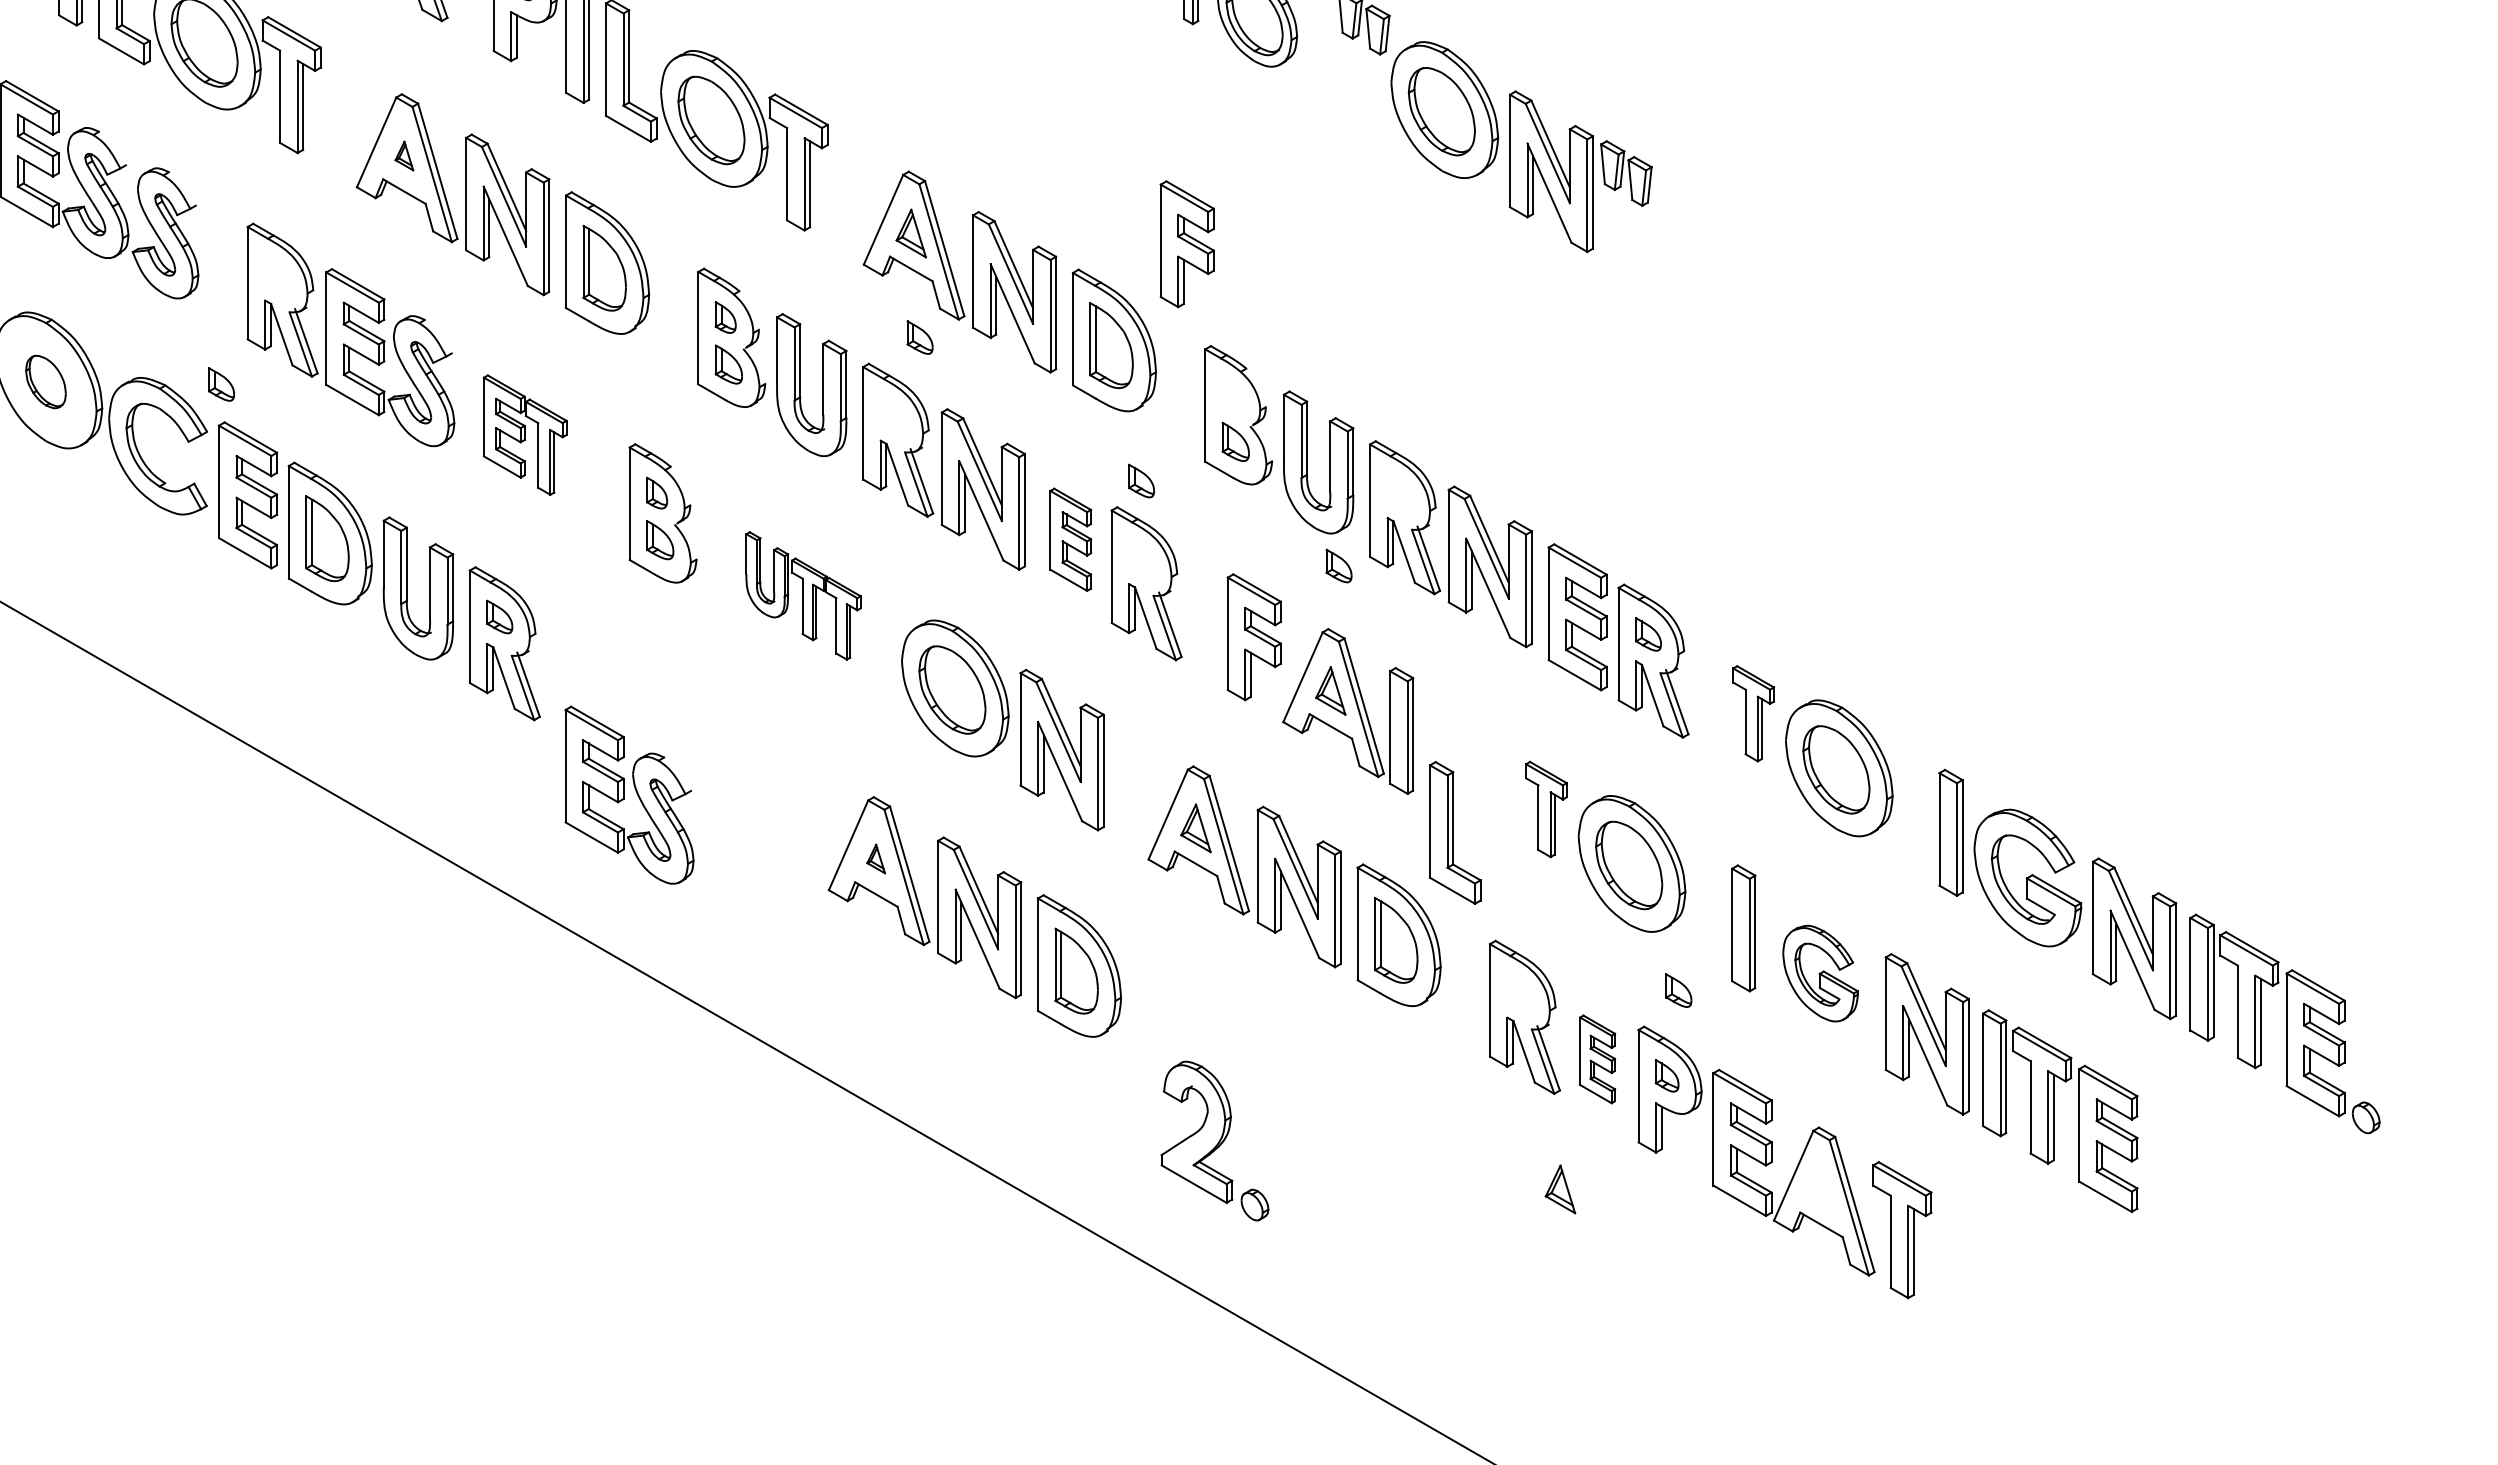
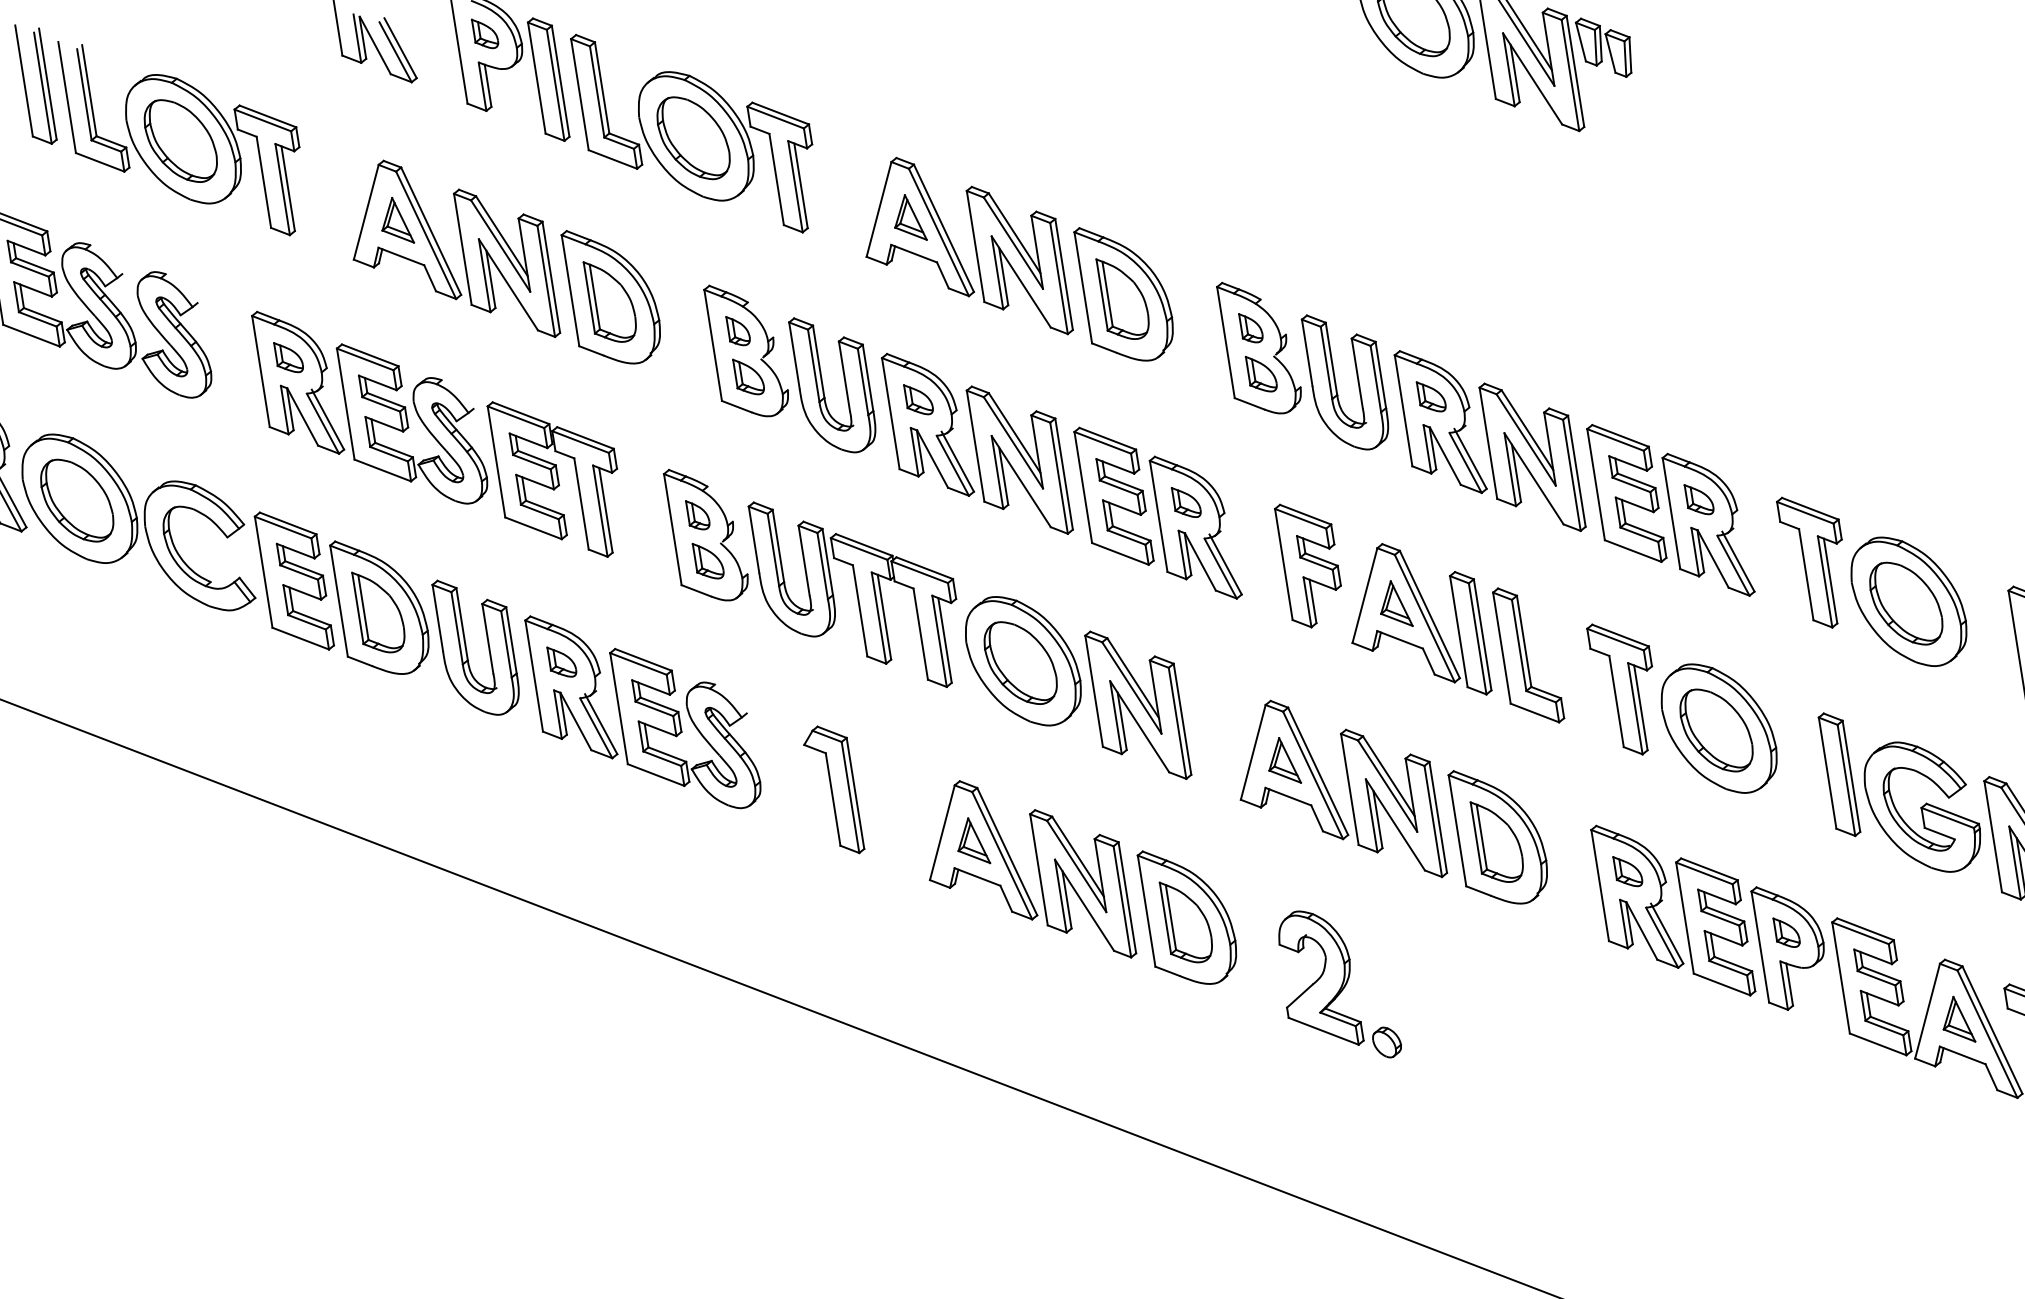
part: (404, 155) -> (395, 220), size x1.67
part: (1186, 244) -> (1182, 186), removed
part: (919, 337) -> (918, 399), moved
part: (45, 381) -> (76, 500), size x1.67
part: (221, 384) -> (288, 357), moved
part: (1232, 394) -> (1251, 327), added
part: (525, 434) -> (558, 477), size x1.43
part: (1141, 480) -> (1186, 501), moved
part: (1070, 539) -> (1113, 495), size x1.43
part: (1338, 565) -> (1430, 396), moved
part: (803, 595) -> (858, 593), size x1.67
part: (1753, 713) -> (1815, 560), size x1.43
part: (746, 786) -> (832, 790), added
part: (629, 794) -> (686, 726), moved
part: (1546, 809) -> (1626, 688), size x1.43
part: (1455, 832) -> (1528, 654), moved
part: (875, 858) -> (971, 841), size x1.67
part: (1820, 973) -> (1922, 807), size x1.43
part: (1678, 990) -> (1627, 871), moved
part: (1597, 1059) -> (1715, 927), size x1.67
part: (1214, 1140) -> (1336, 985), moved
part: (1560, 1189) -> (1957, 1020), moved

